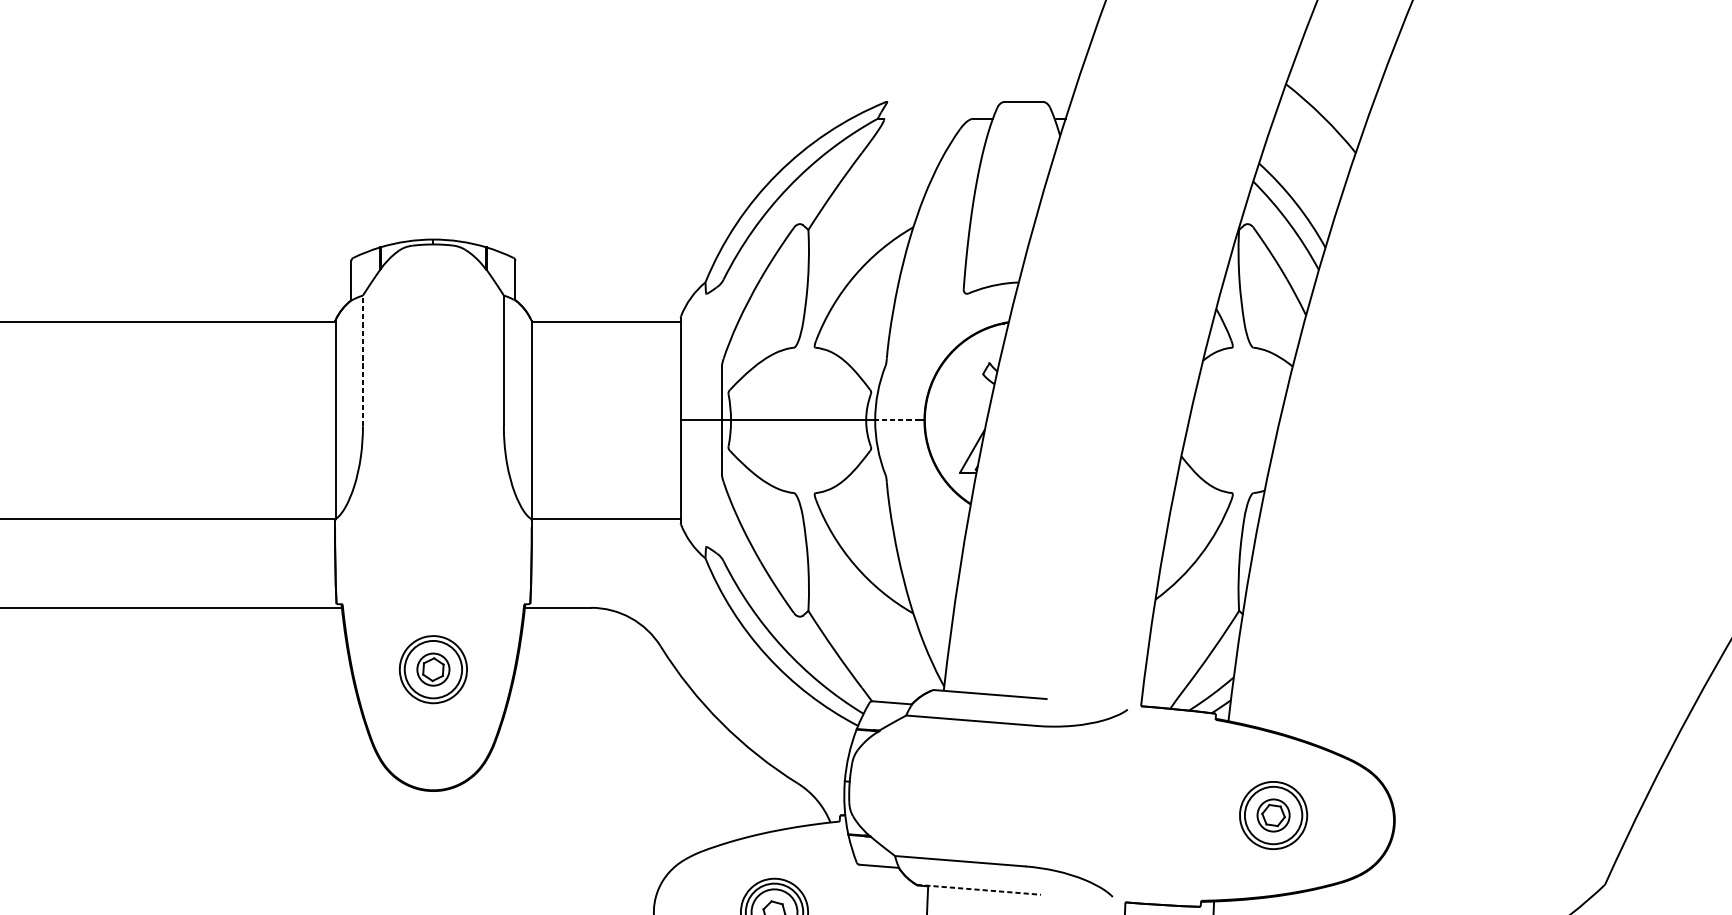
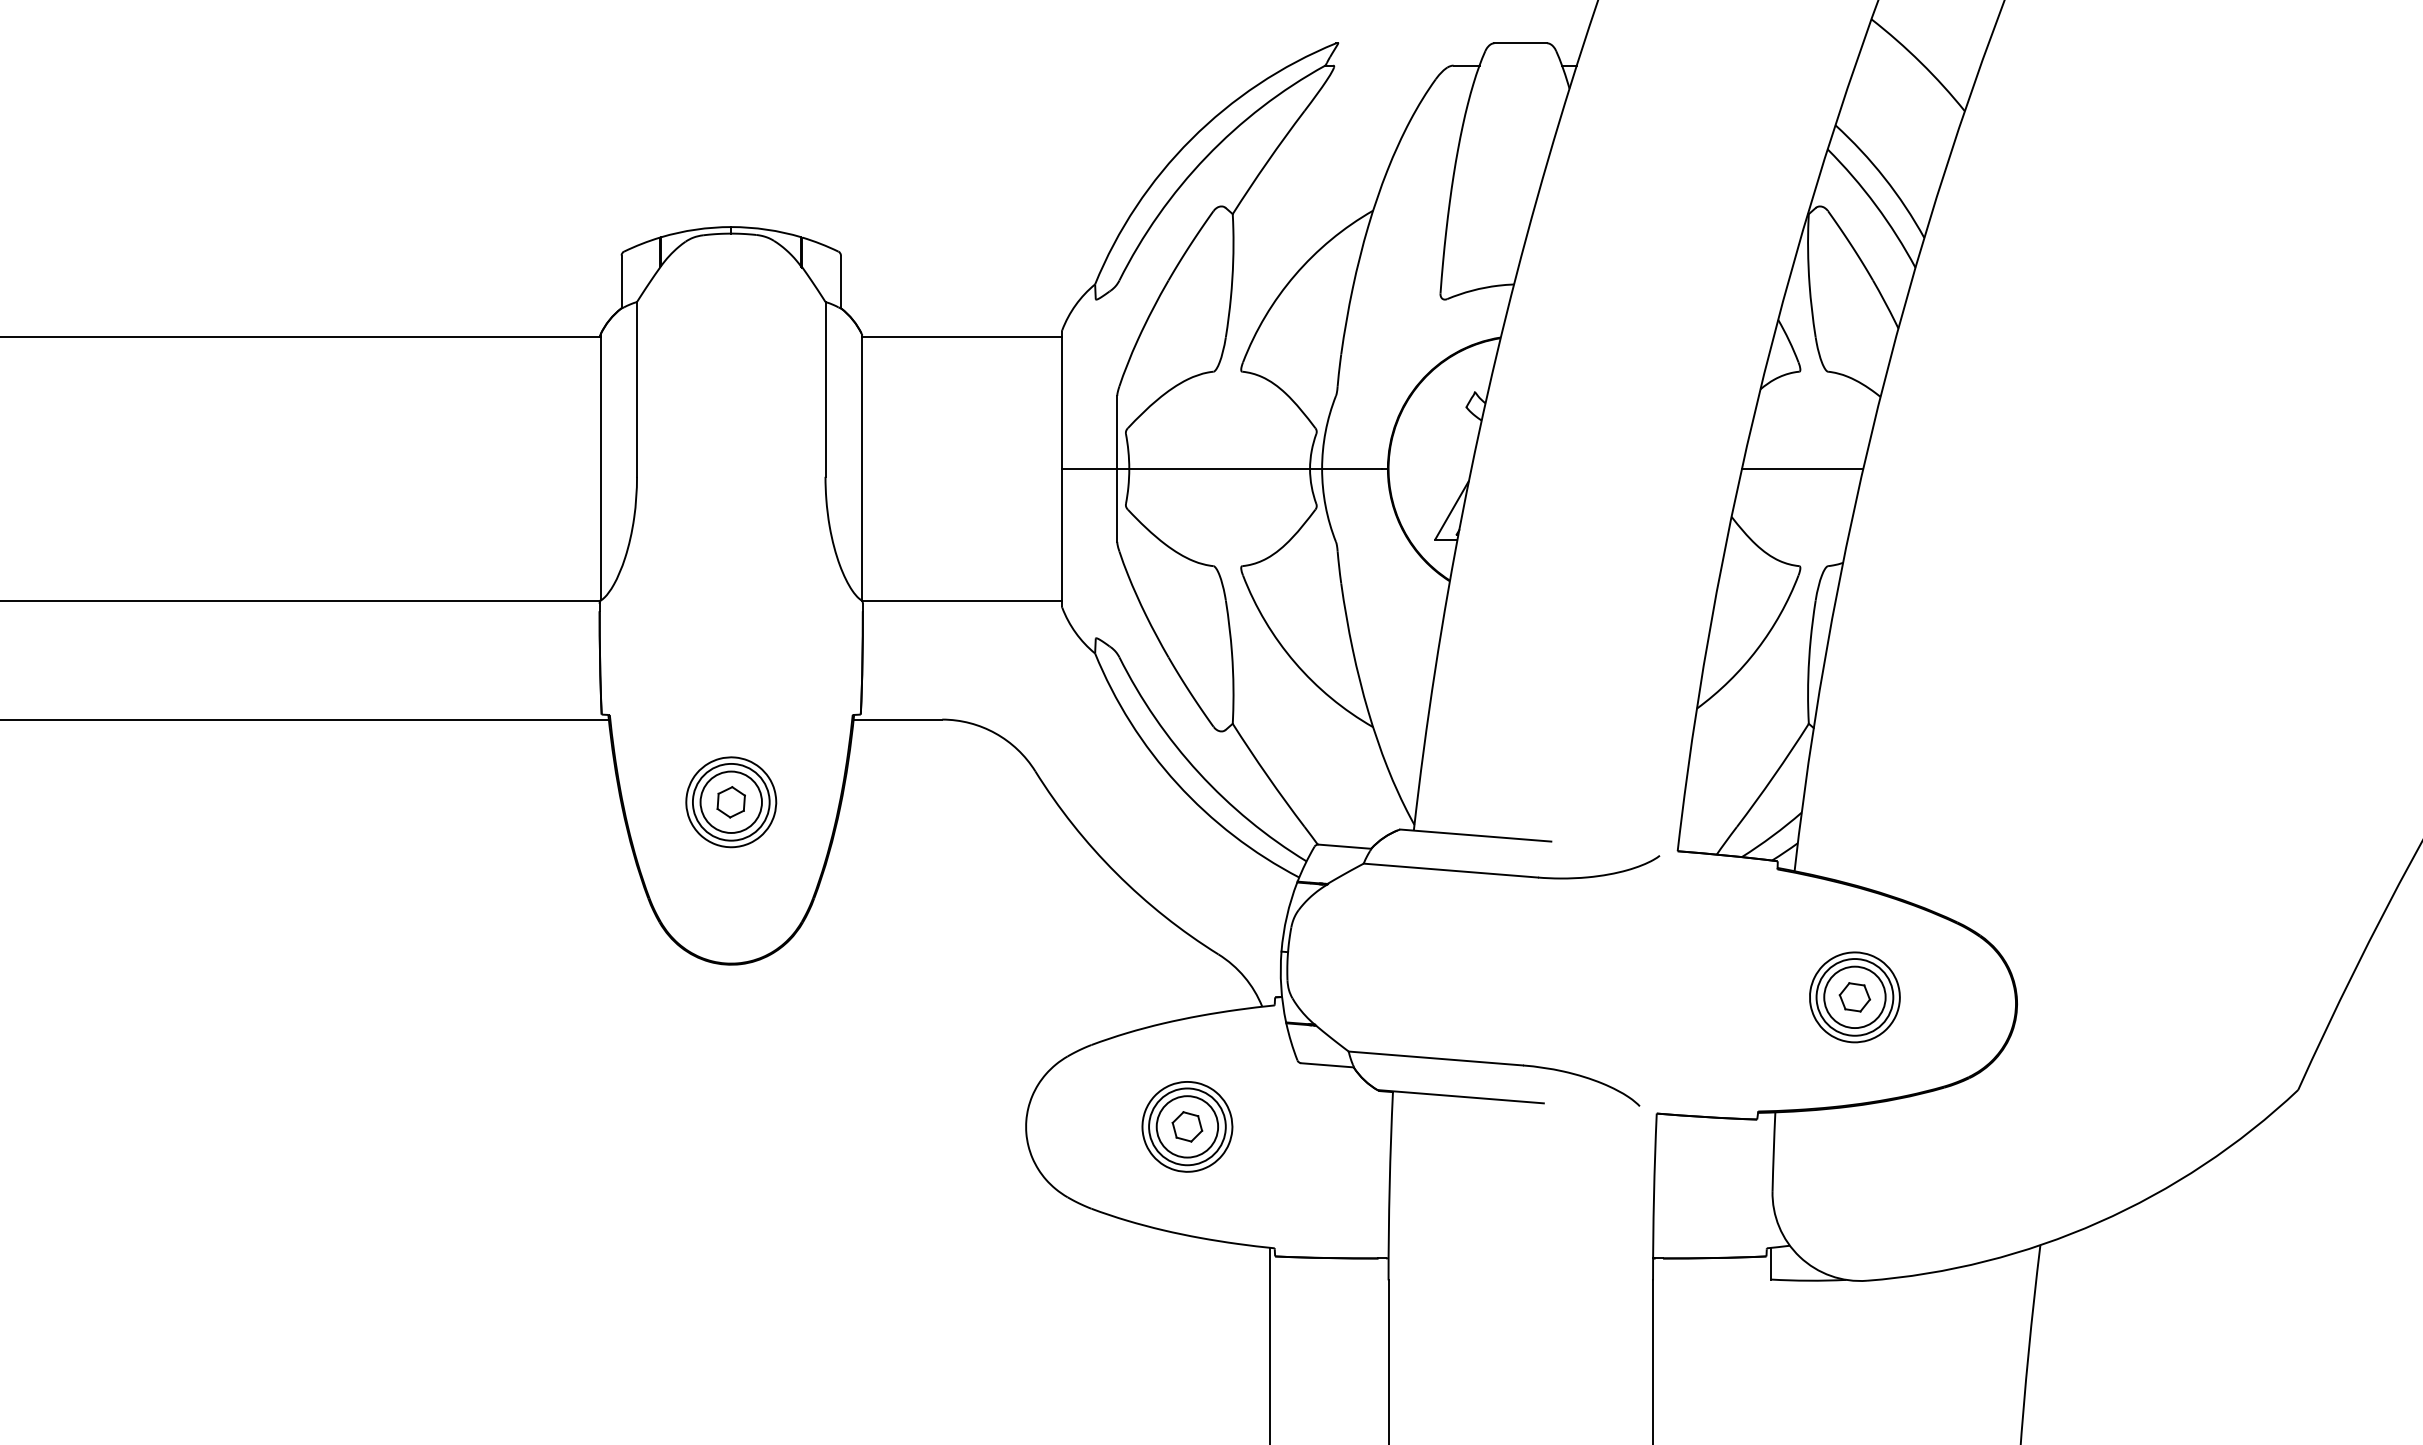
line: (363, 360) -> (637, 388), dashed -> solid
line: (897, 420) -> (1352, 468), dashed -> solid
line: (1234, 420) -> (1802, 468), added
circle: (432, 669) -> (730, 801), size x1.43
circle: (1273, 815) -> (1854, 997), size x1.43
line: (979, 889) -> (1461, 1096), dashed -> solid

